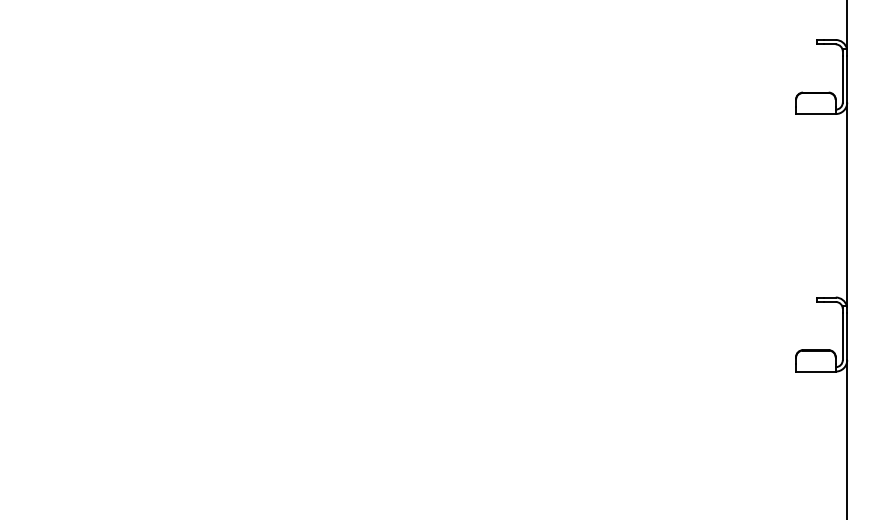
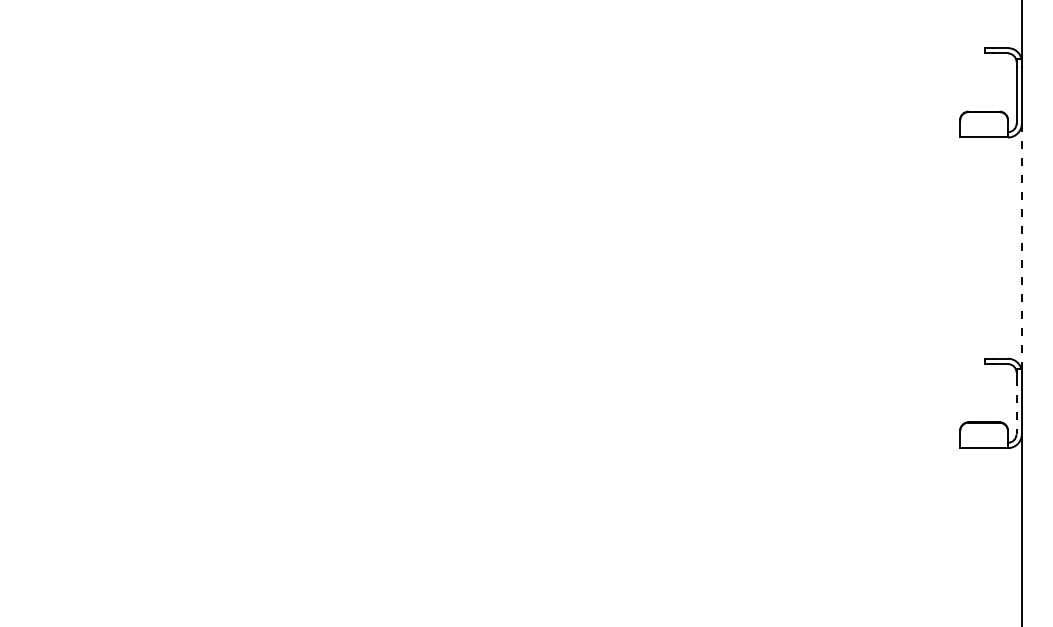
line: (847, 205) -> (1022, 247), solid -> dashed
line: (842, 337) -> (1016, 406), solid -> dashed

